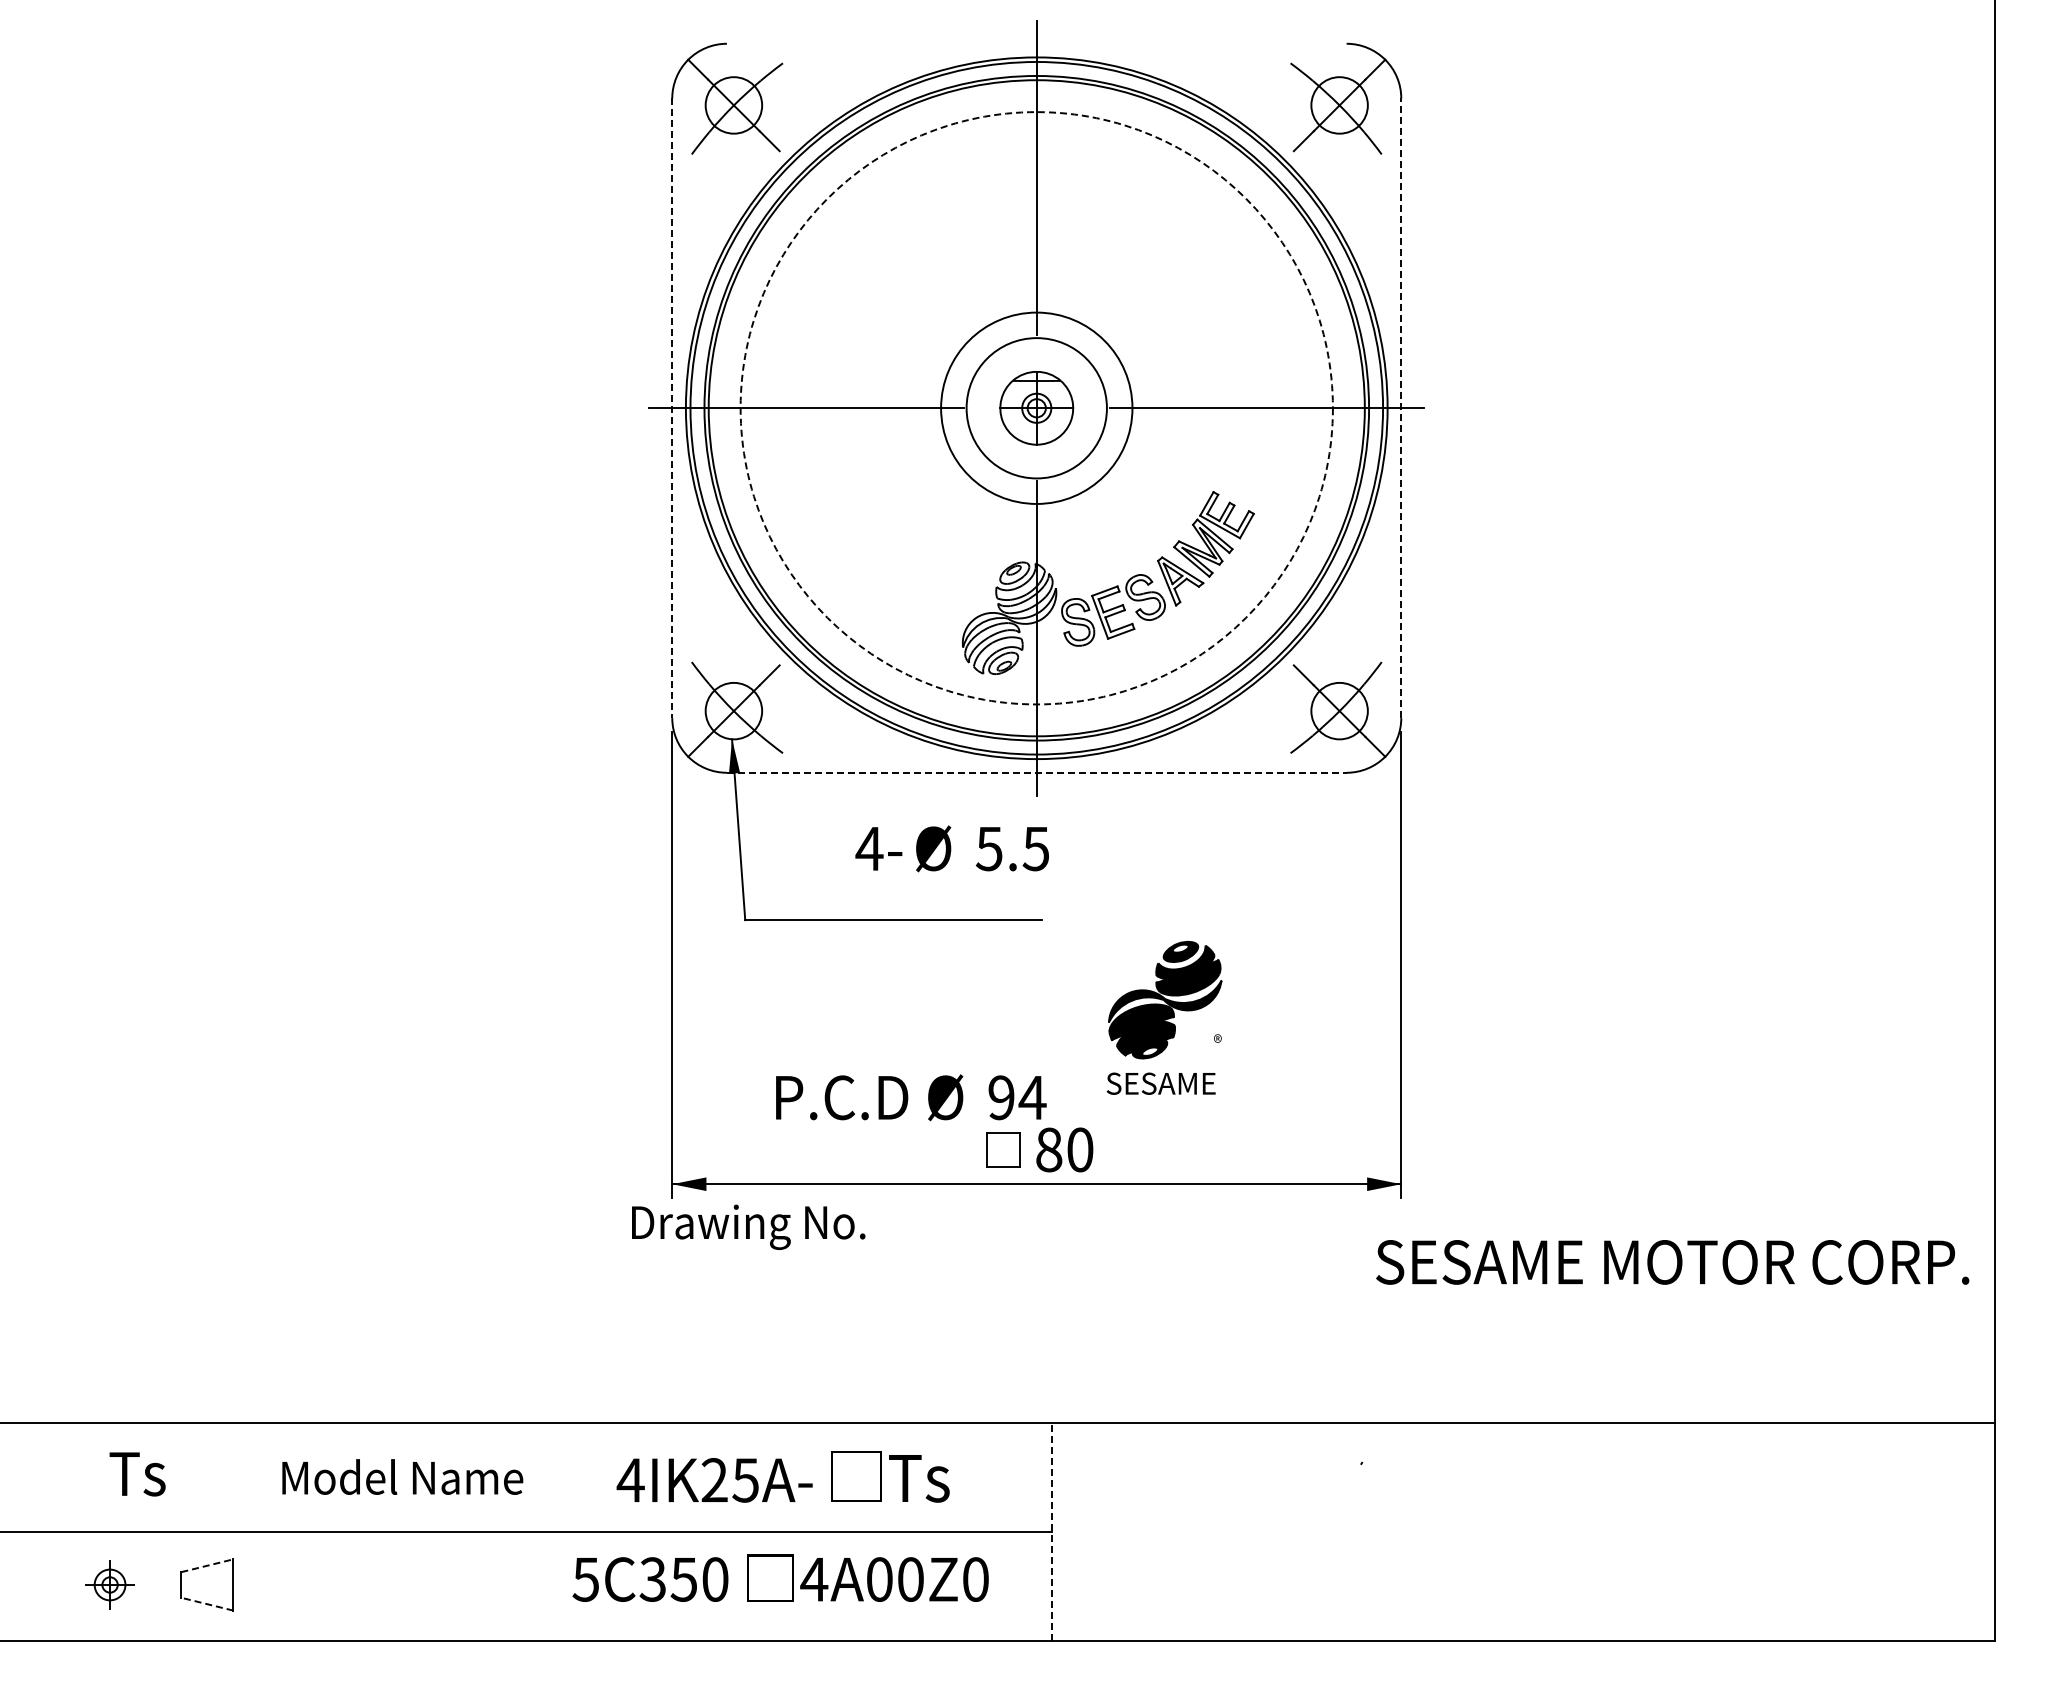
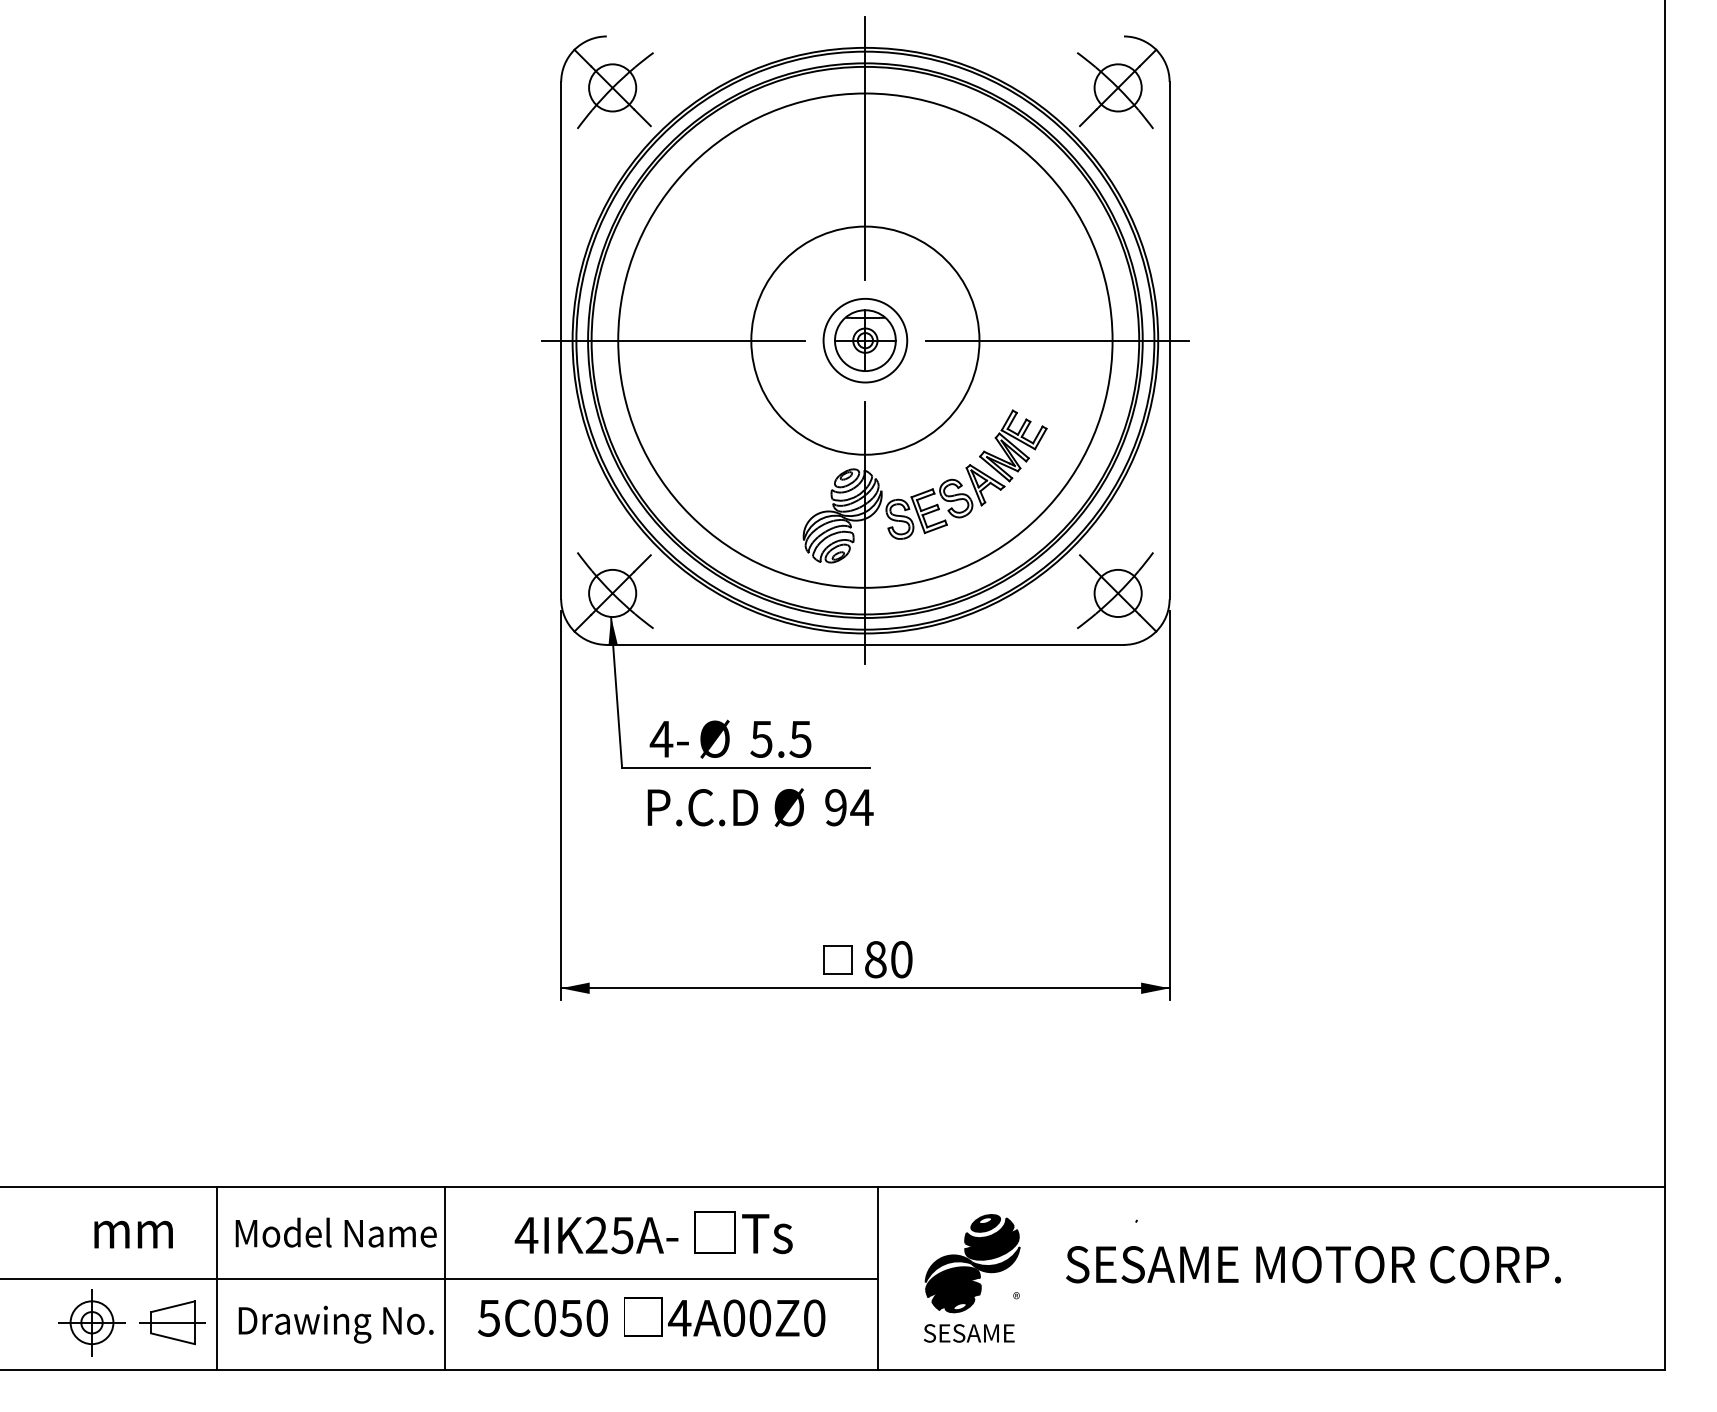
circle: (1036, 407) -> (865, 340), size x1.43
line: (672, 408) -> (561, 340), dashed -> solid
circle: (1036, 408) -> (865, 340), dashed -> solid
circle: (1036, 408) -> (865, 340), size x0.71
line: (1401, 408) -> (1169, 340), dashed -> solid
line: (1036, 772) -> (865, 644), dashed -> solid
text: (951, 848) -> (729, 738), moved
part: (1164, 1017) -> (972, 1278), moved
text: (911, 1097) -> (760, 807), moved
text: (748, 1226) -> (336, 1324), moved
text: (1672, 1262) -> (1313, 1264), moved
text: (157, 1474) -> (131, 1230), Ts -> mm
line: (259, 1531) -> (216, 1278), added
line: (532, 1531) -> (444, 1278), added
line: (1052, 1531) -> (878, 1278), dashed -> solid
line: (207, 1565) -> (173, 1306), dashed -> solid
text: (652, 1579) -> (544, 1318), 5C350 -> 5C050
part: (109, 1584) -> (91, 1322), size x1.67
line: (206, 1584) -> (172, 1322), added
line: (207, 1604) -> (173, 1339), dashed -> solid

